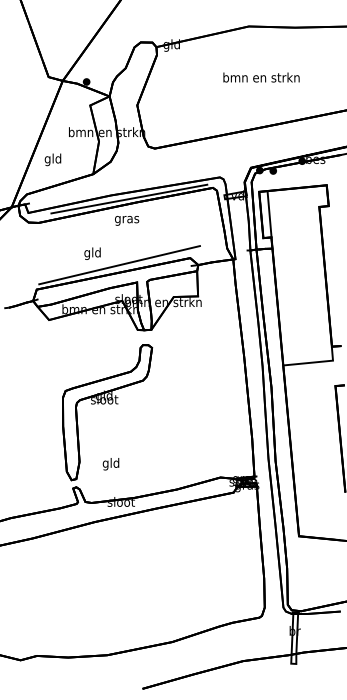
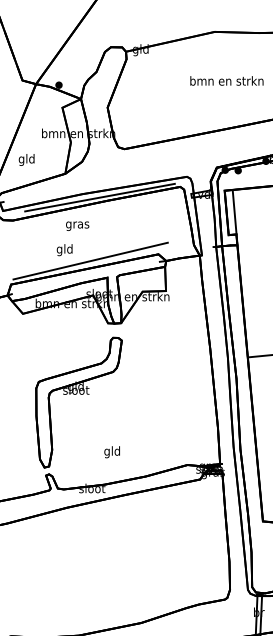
text: (127, 220) -> (78, 225), moved
text: (110, 464) -> (111, 452), moved

